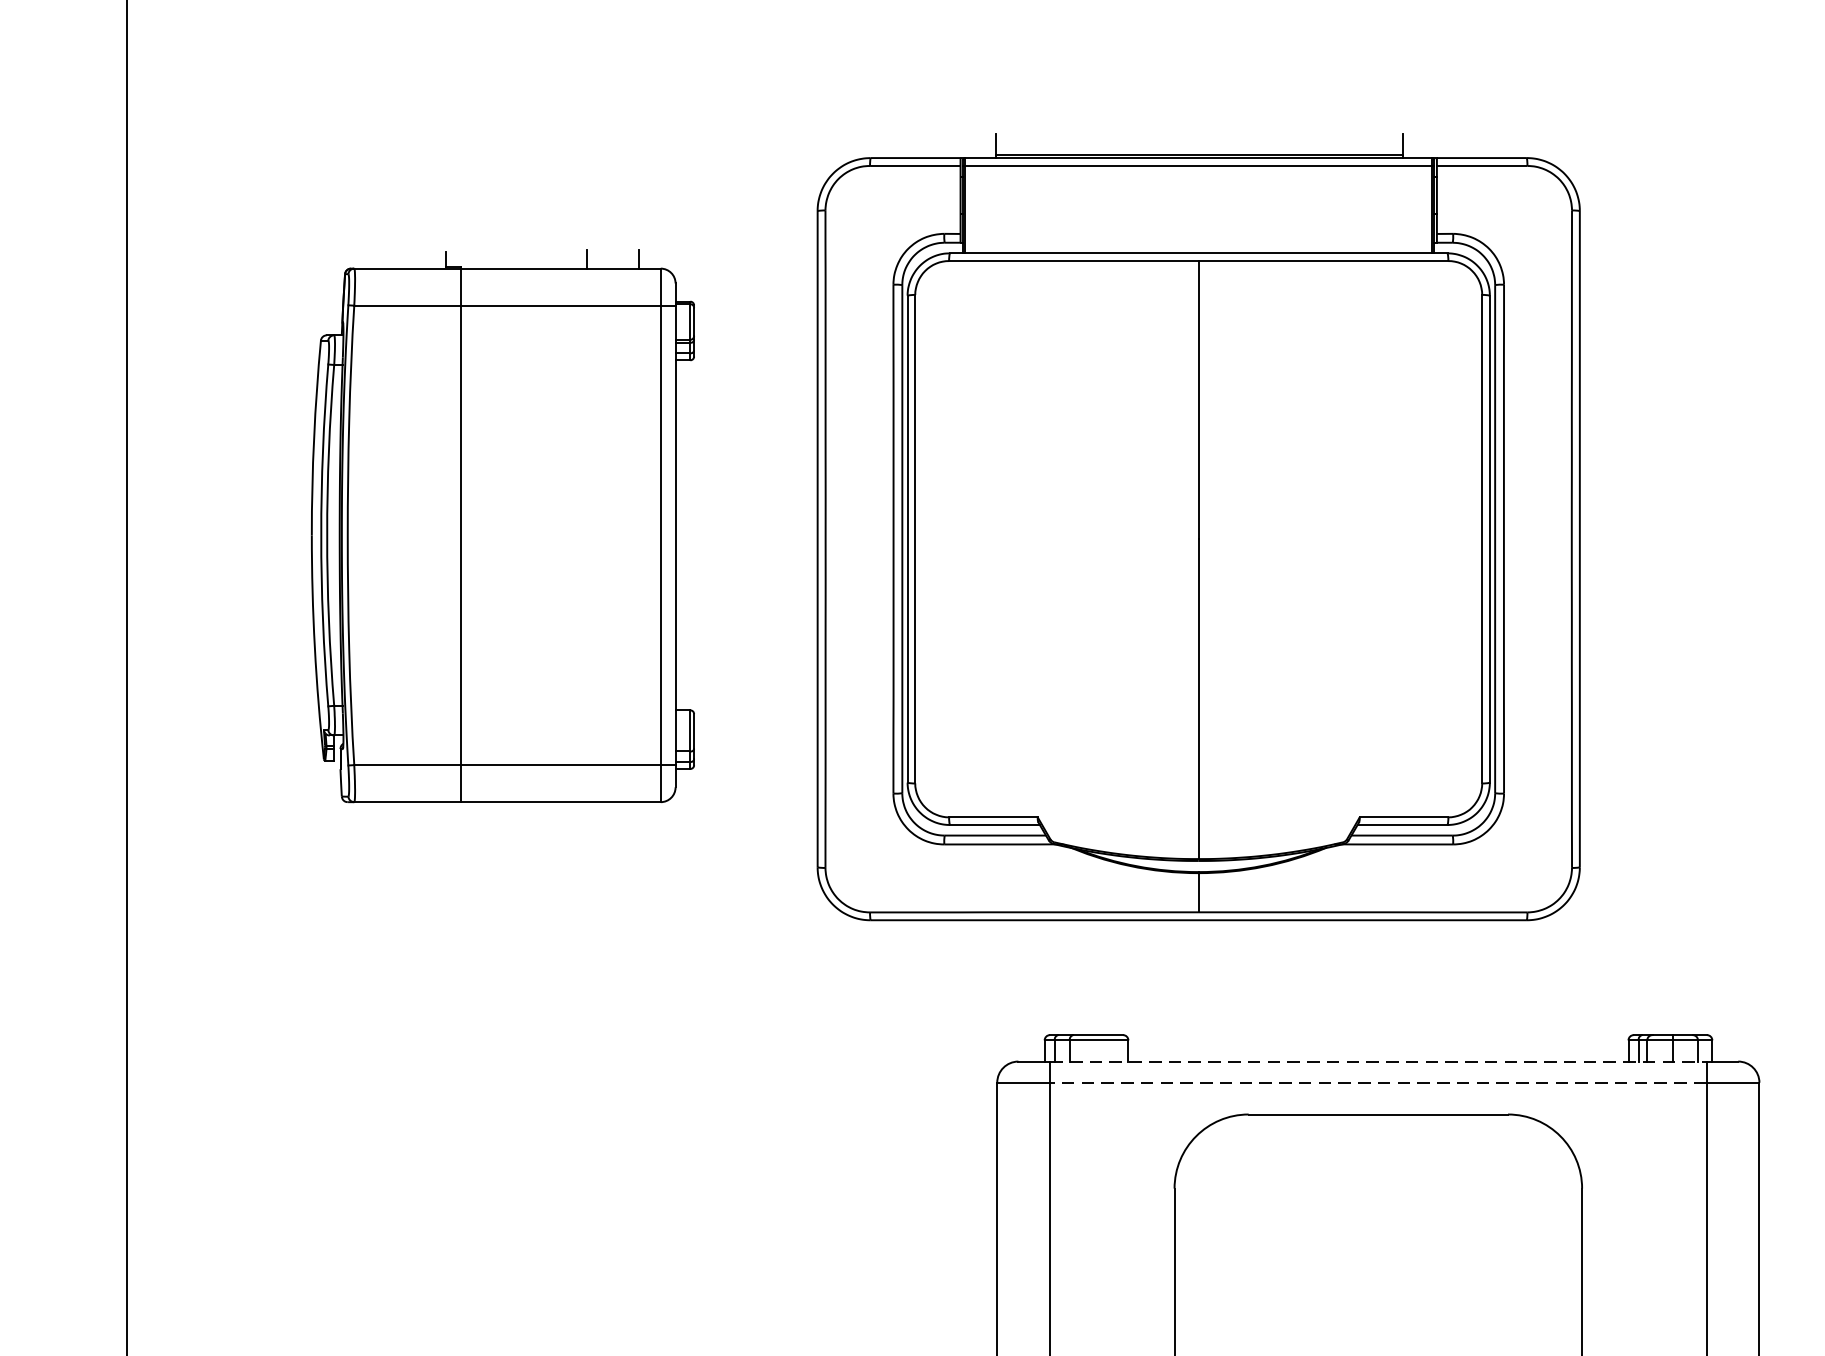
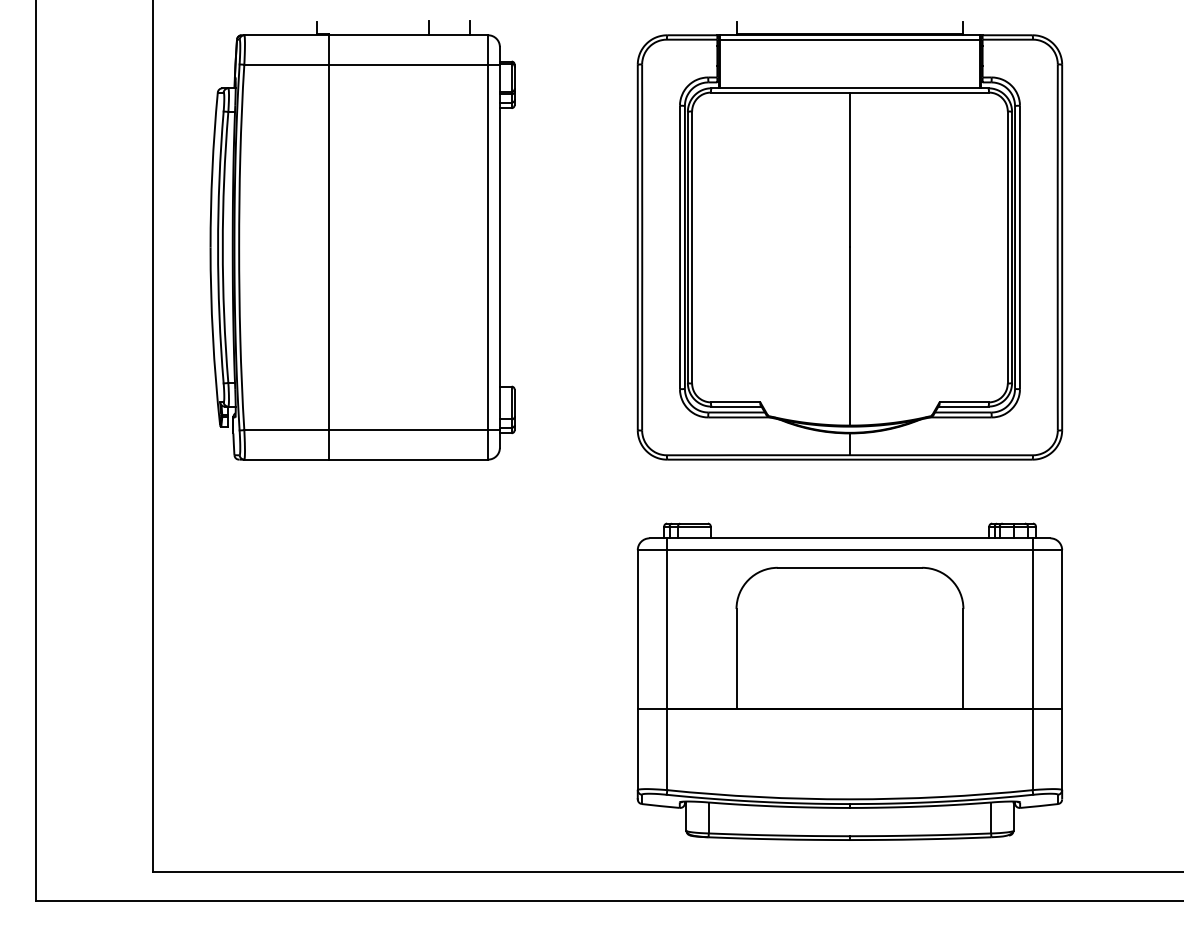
part: (502, 526) -> (362, 240), size x1.43
part: (1197, 526) -> (849, 240), moved
line: (1377, 1061) -> (849, 538), dashed -> solid
line: (1377, 1083) -> (849, 550), dashed -> solid

